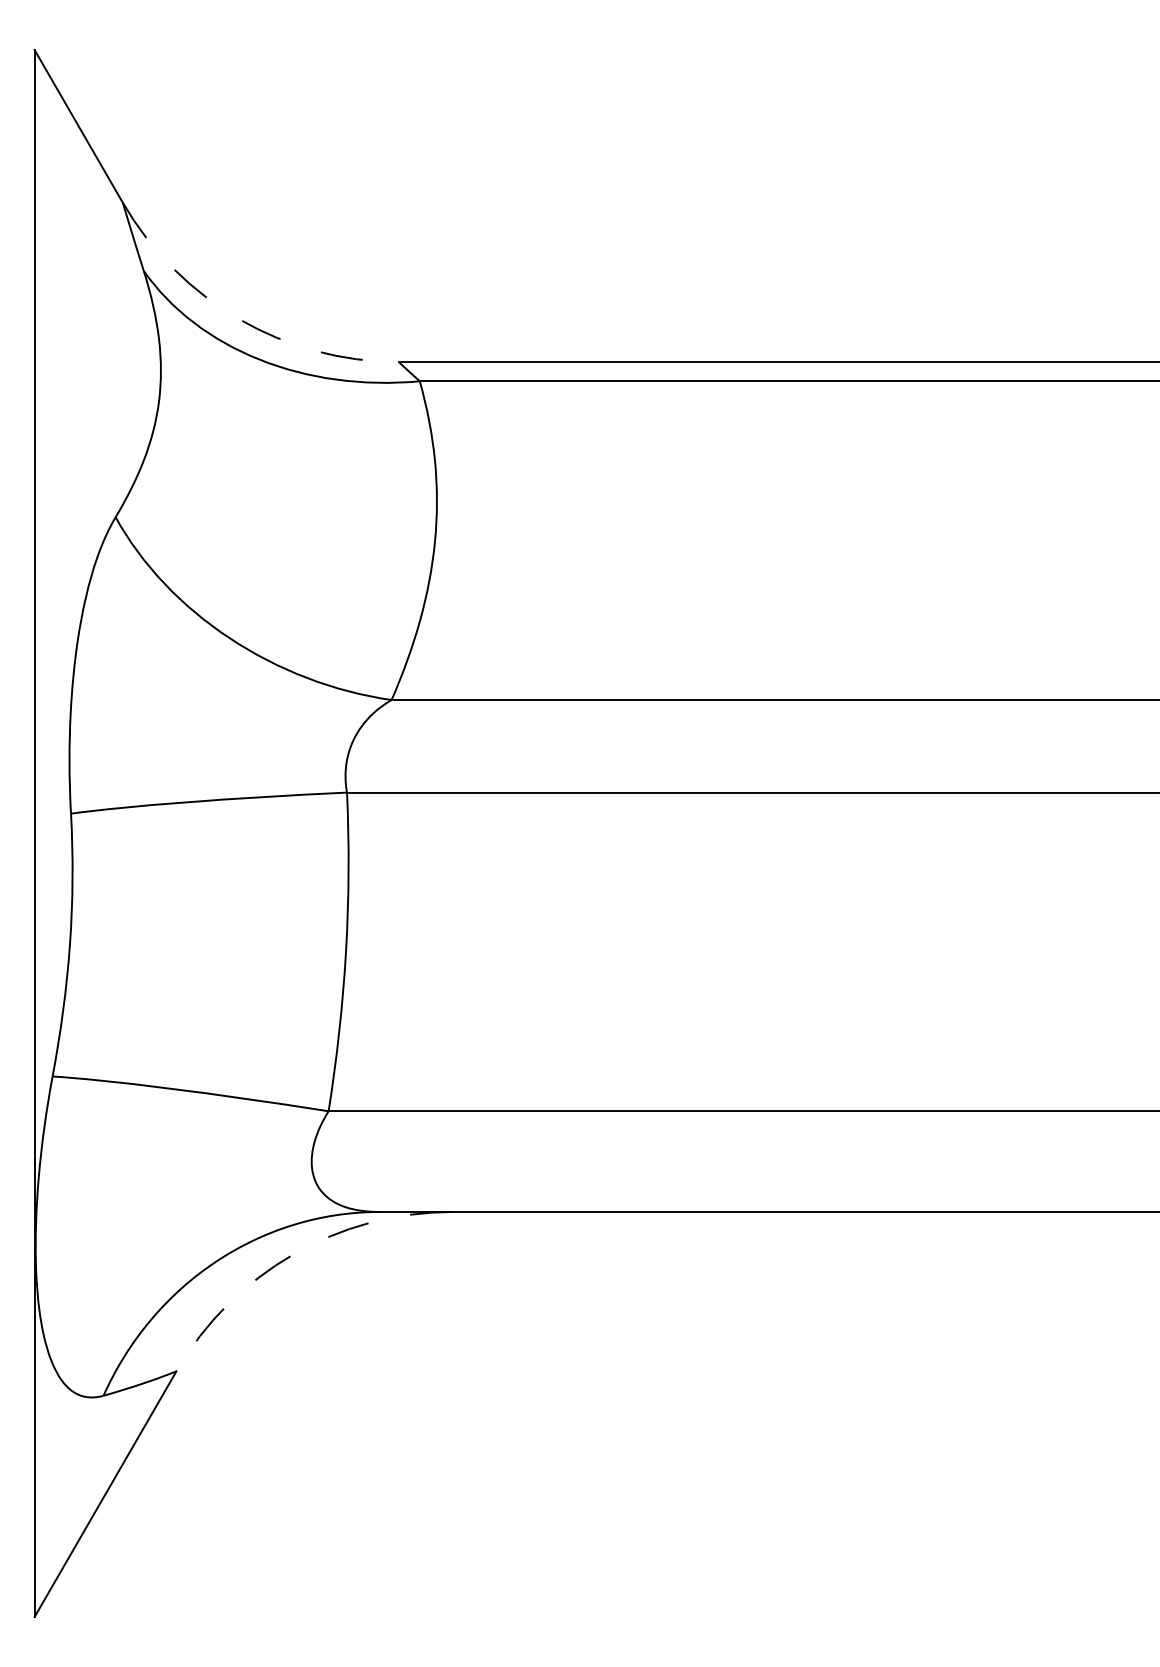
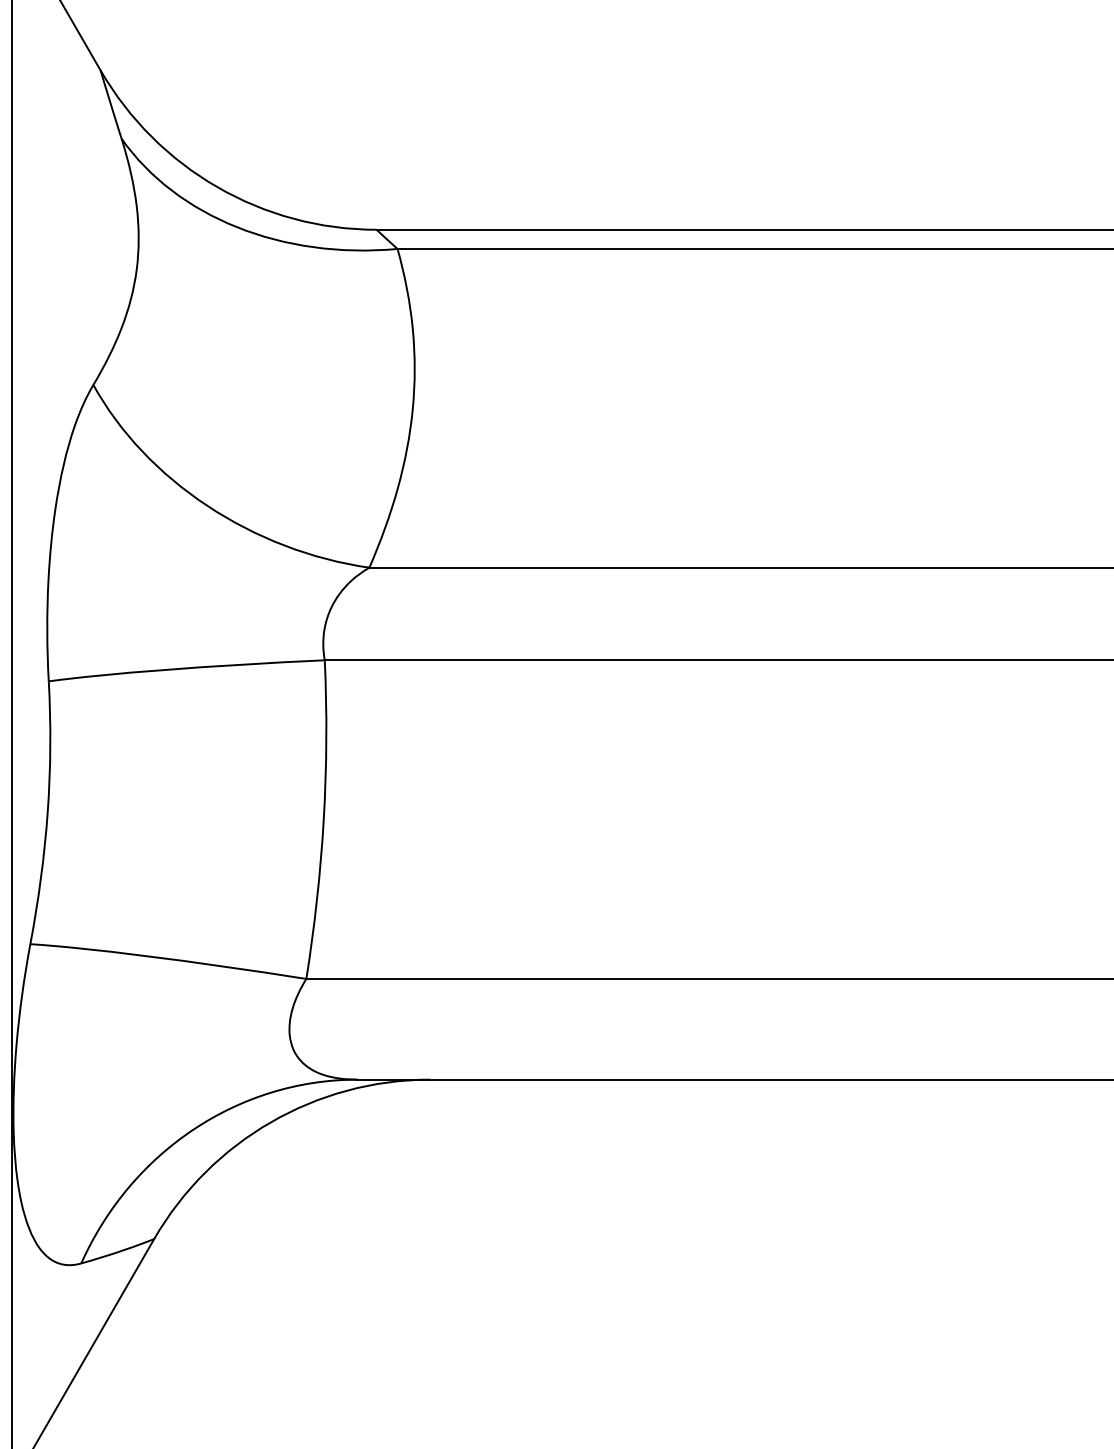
arc: (239, 319) -> (217, 187), dashed -> solid
arc: (293, 1254) -> (271, 1122), dashed -> solid

